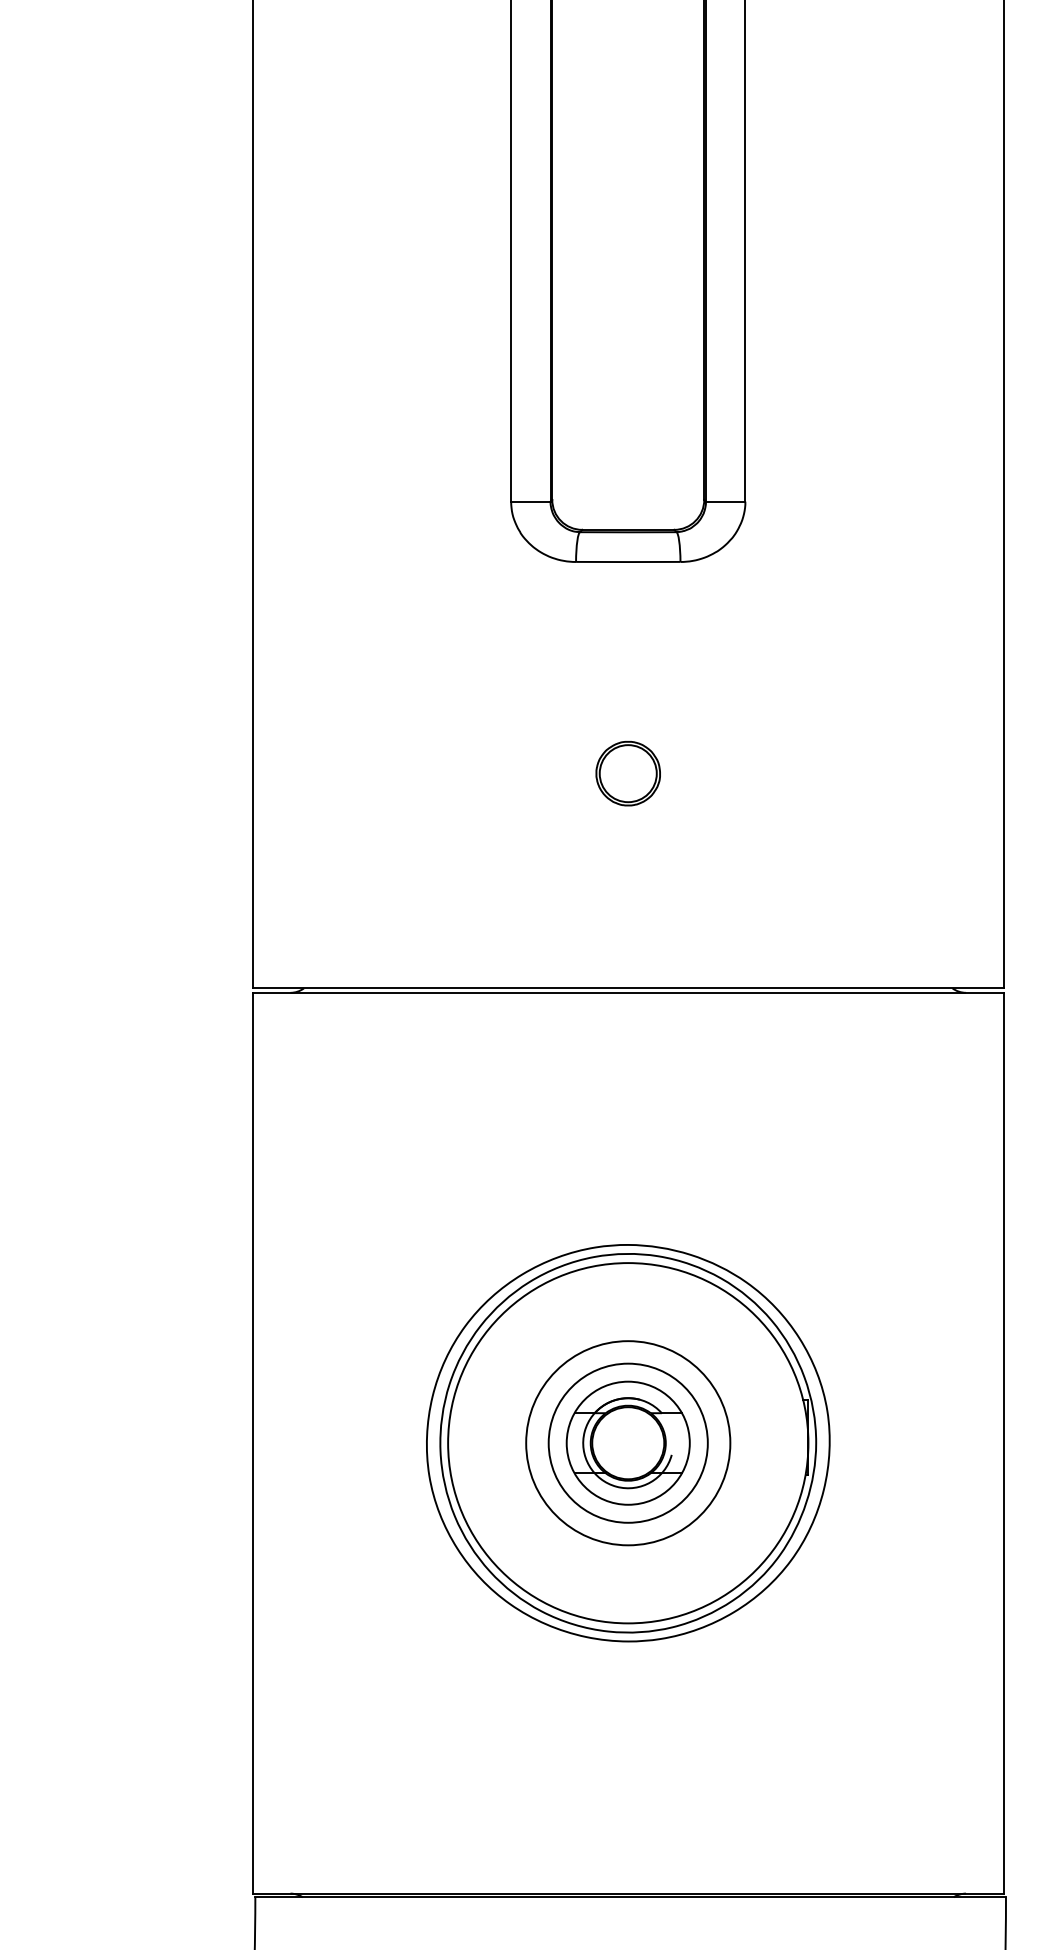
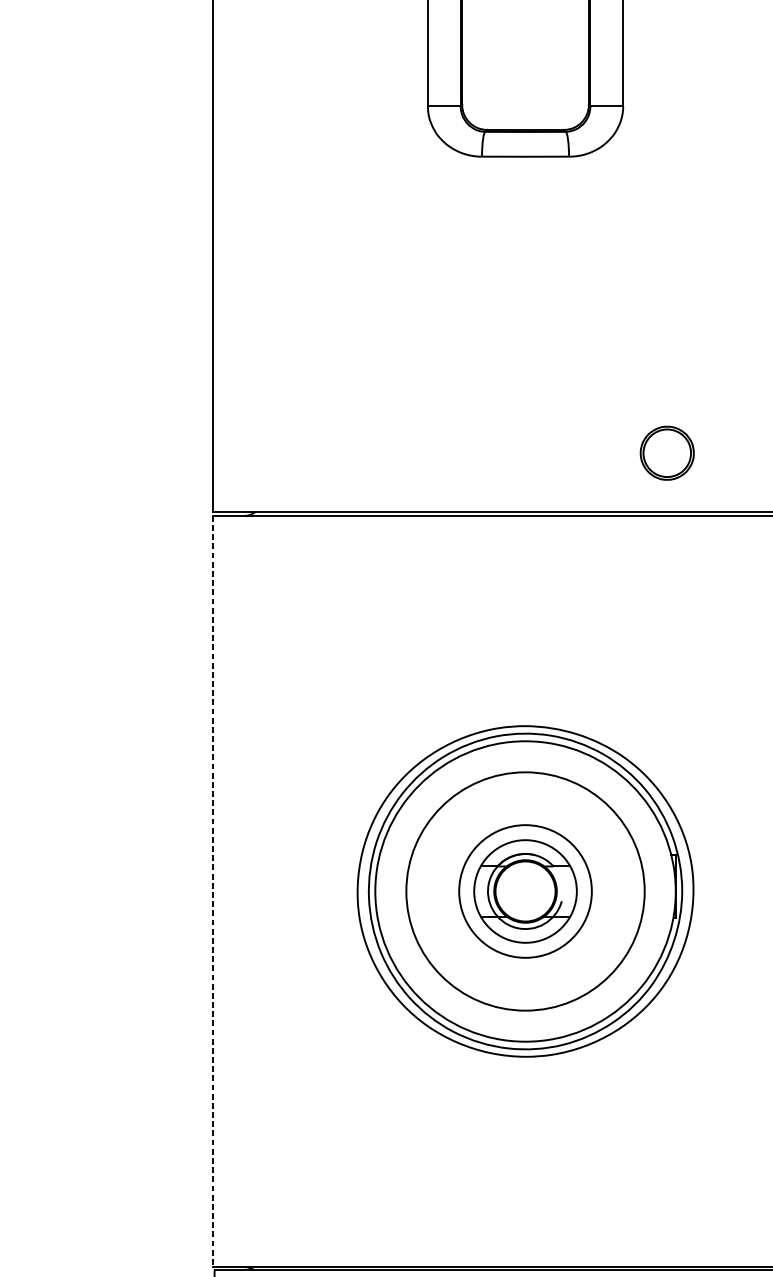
part: (627, 773) -> (666, 453), moved
line: (252, 1443) -> (212, 891), solid -> dashed
circle: (628, 1443) -> (525, 891), size x1.4

